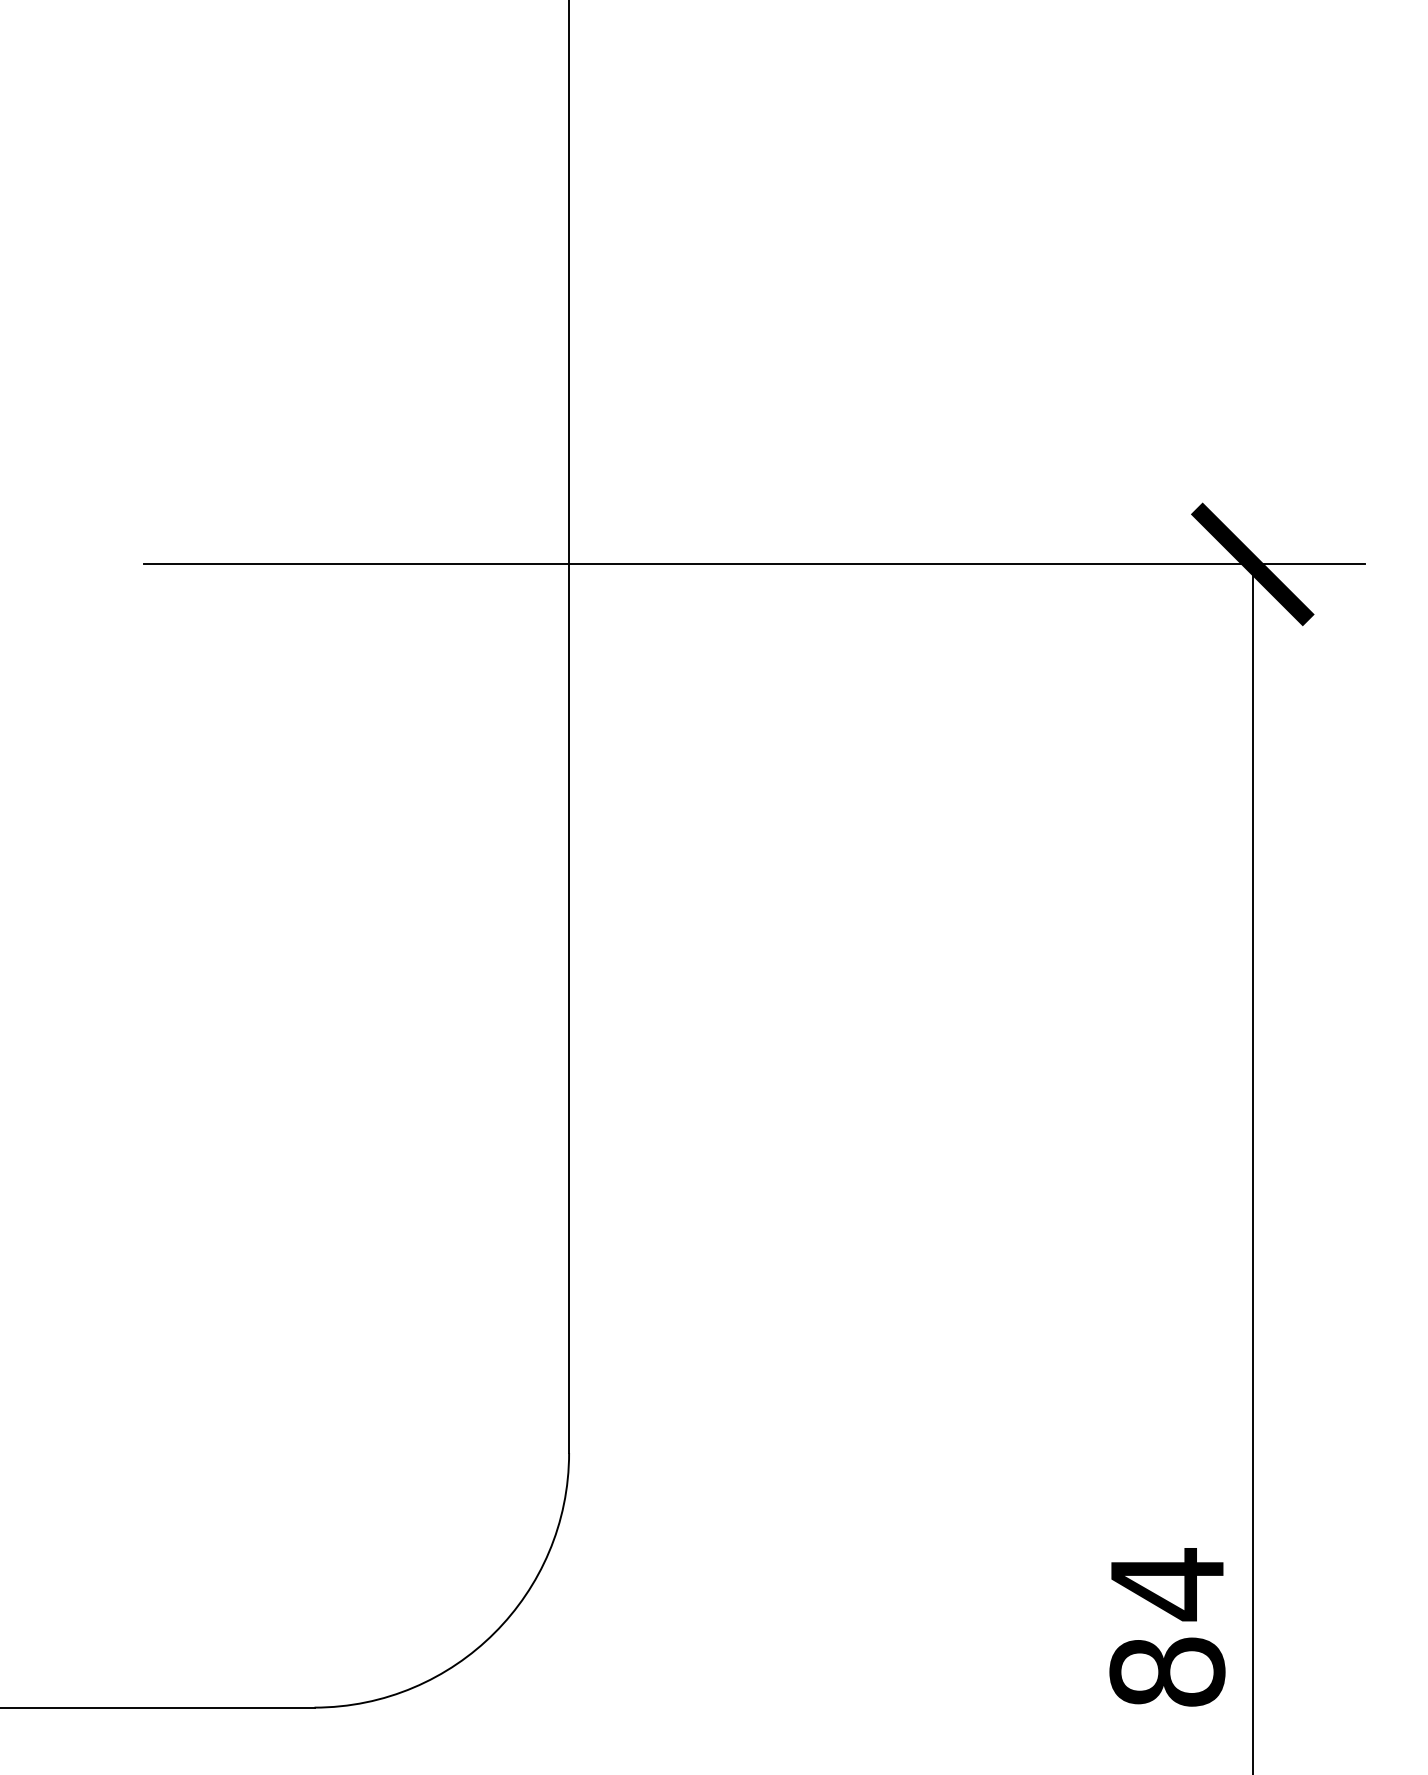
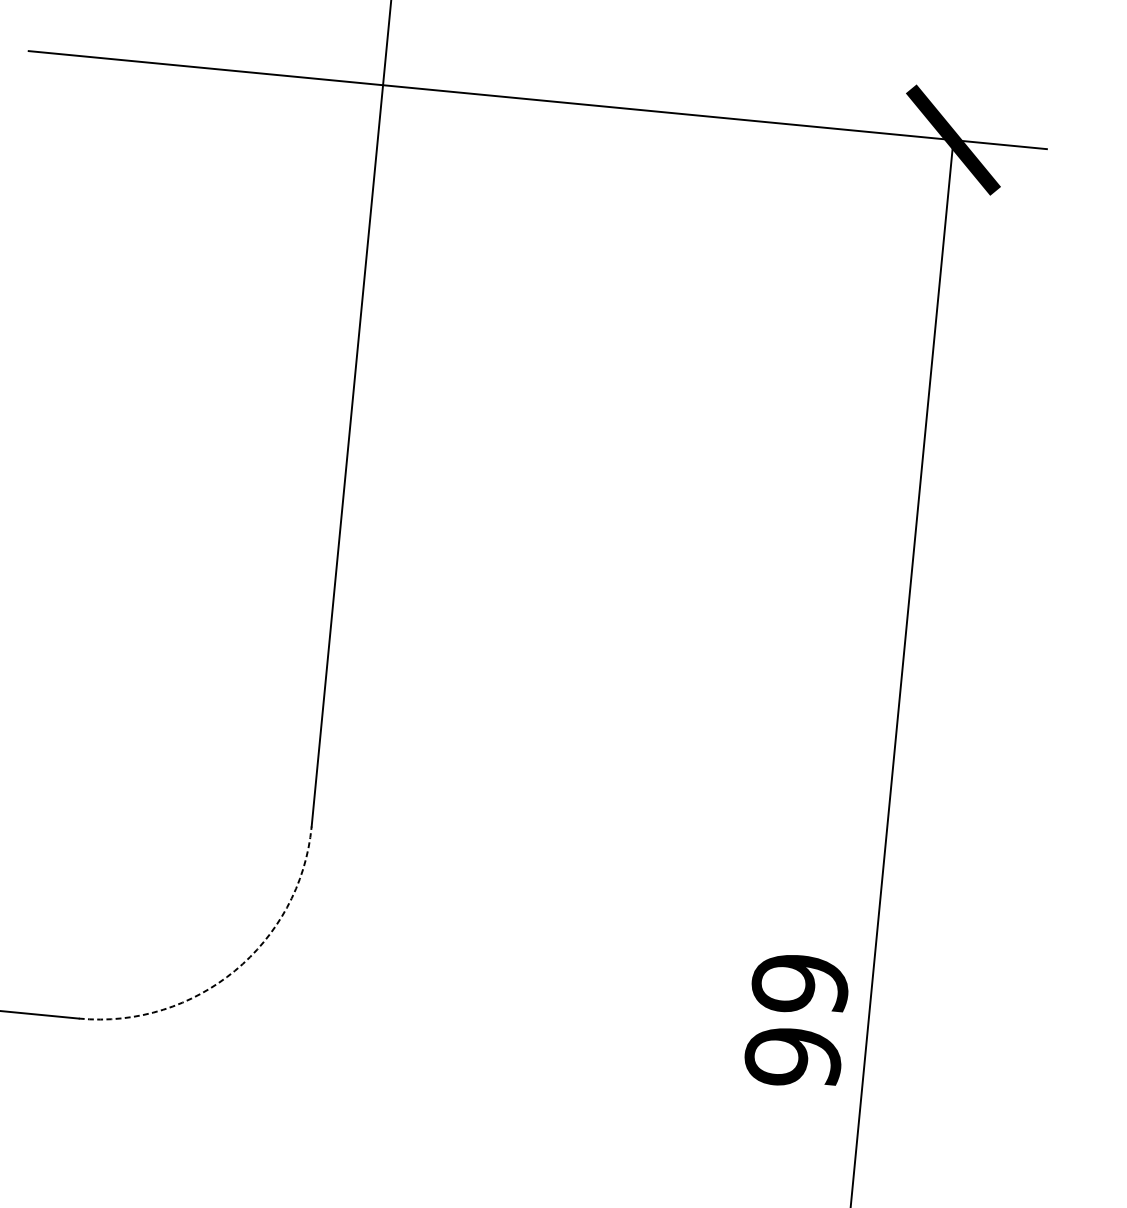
text: (1167, 1627) -> (796, 1020), 84 -> 99
arc: (494, 1633) -> (234, 971), solid -> dashed

